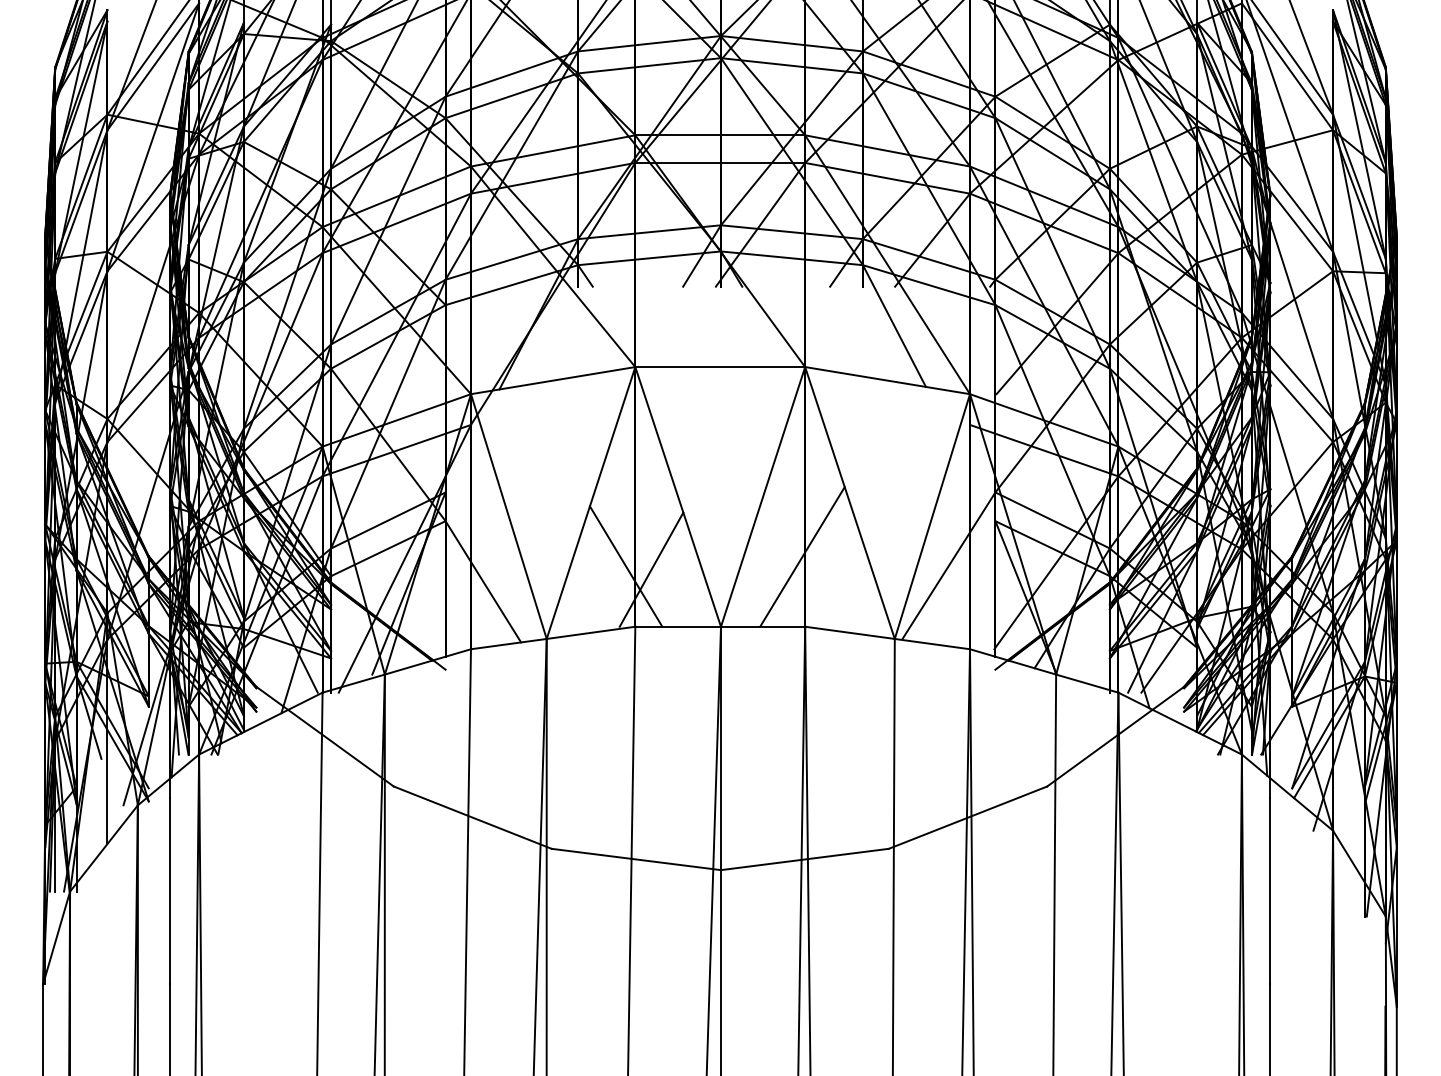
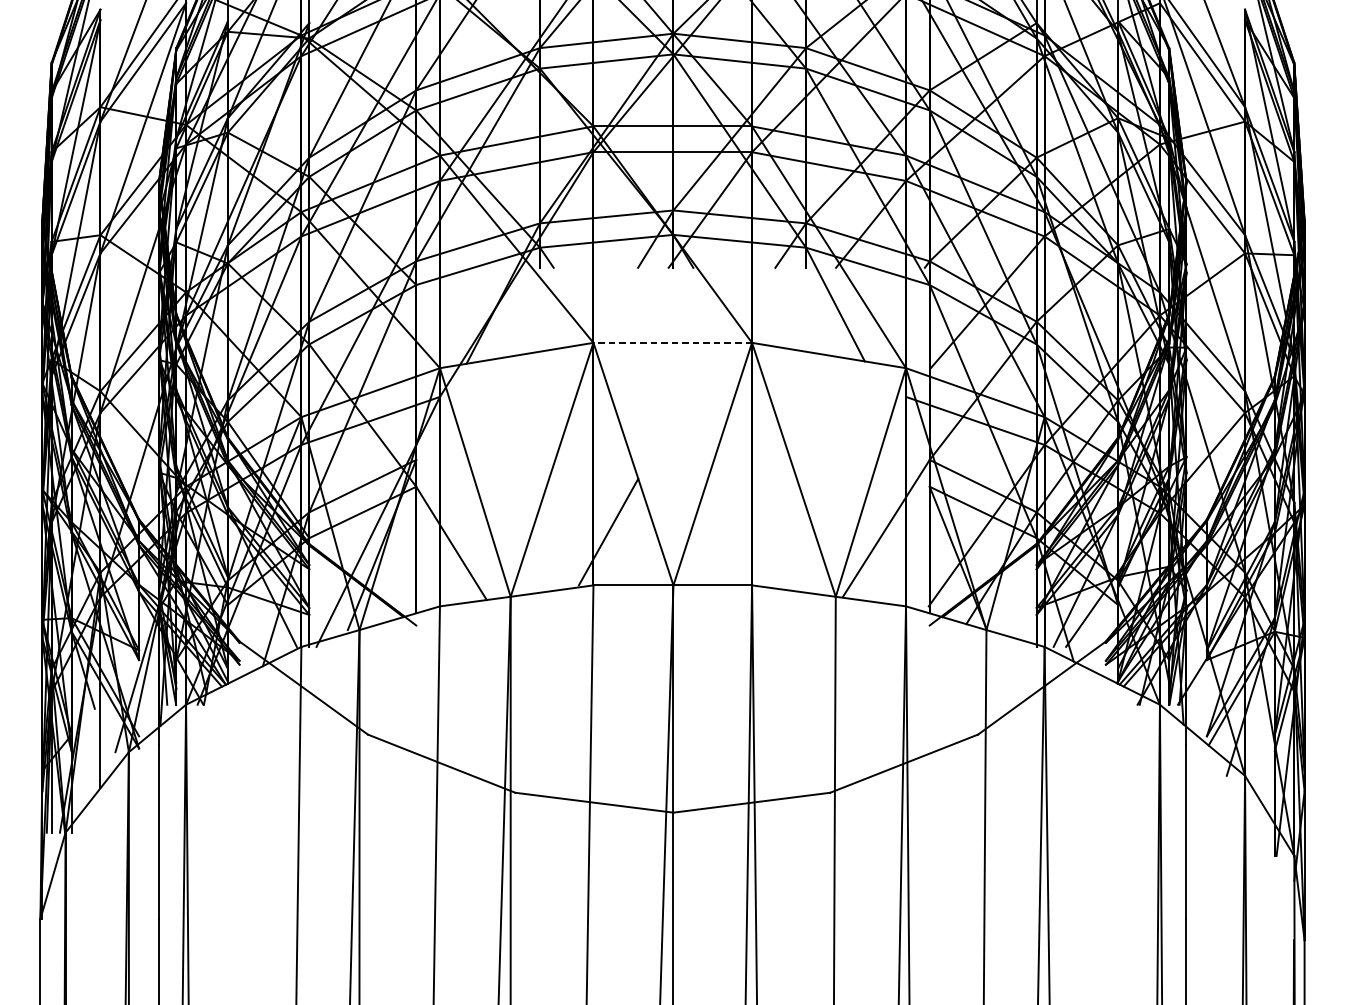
line: (720, 367) -> (673, 343), solid -> dashed
line: (802, 556) -> (749, 519), removed
line: (625, 566) -> (584, 529), removed

